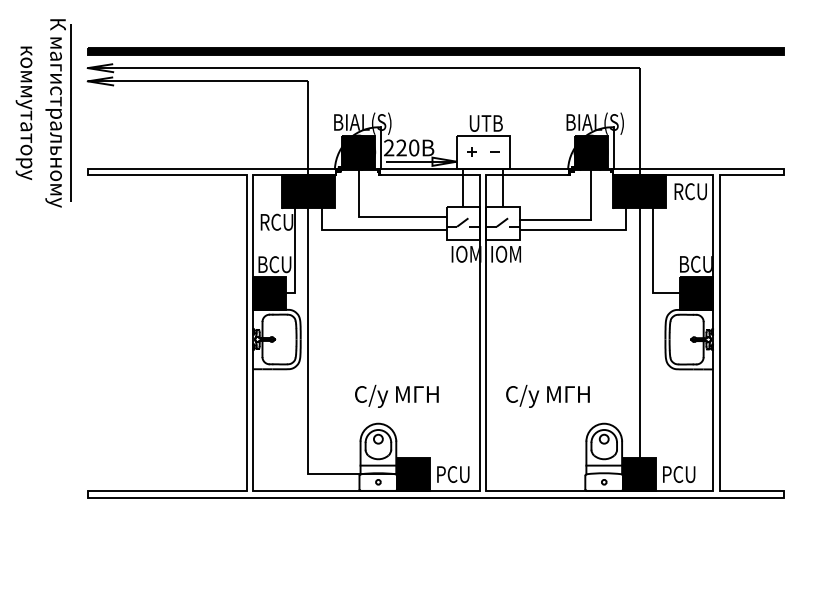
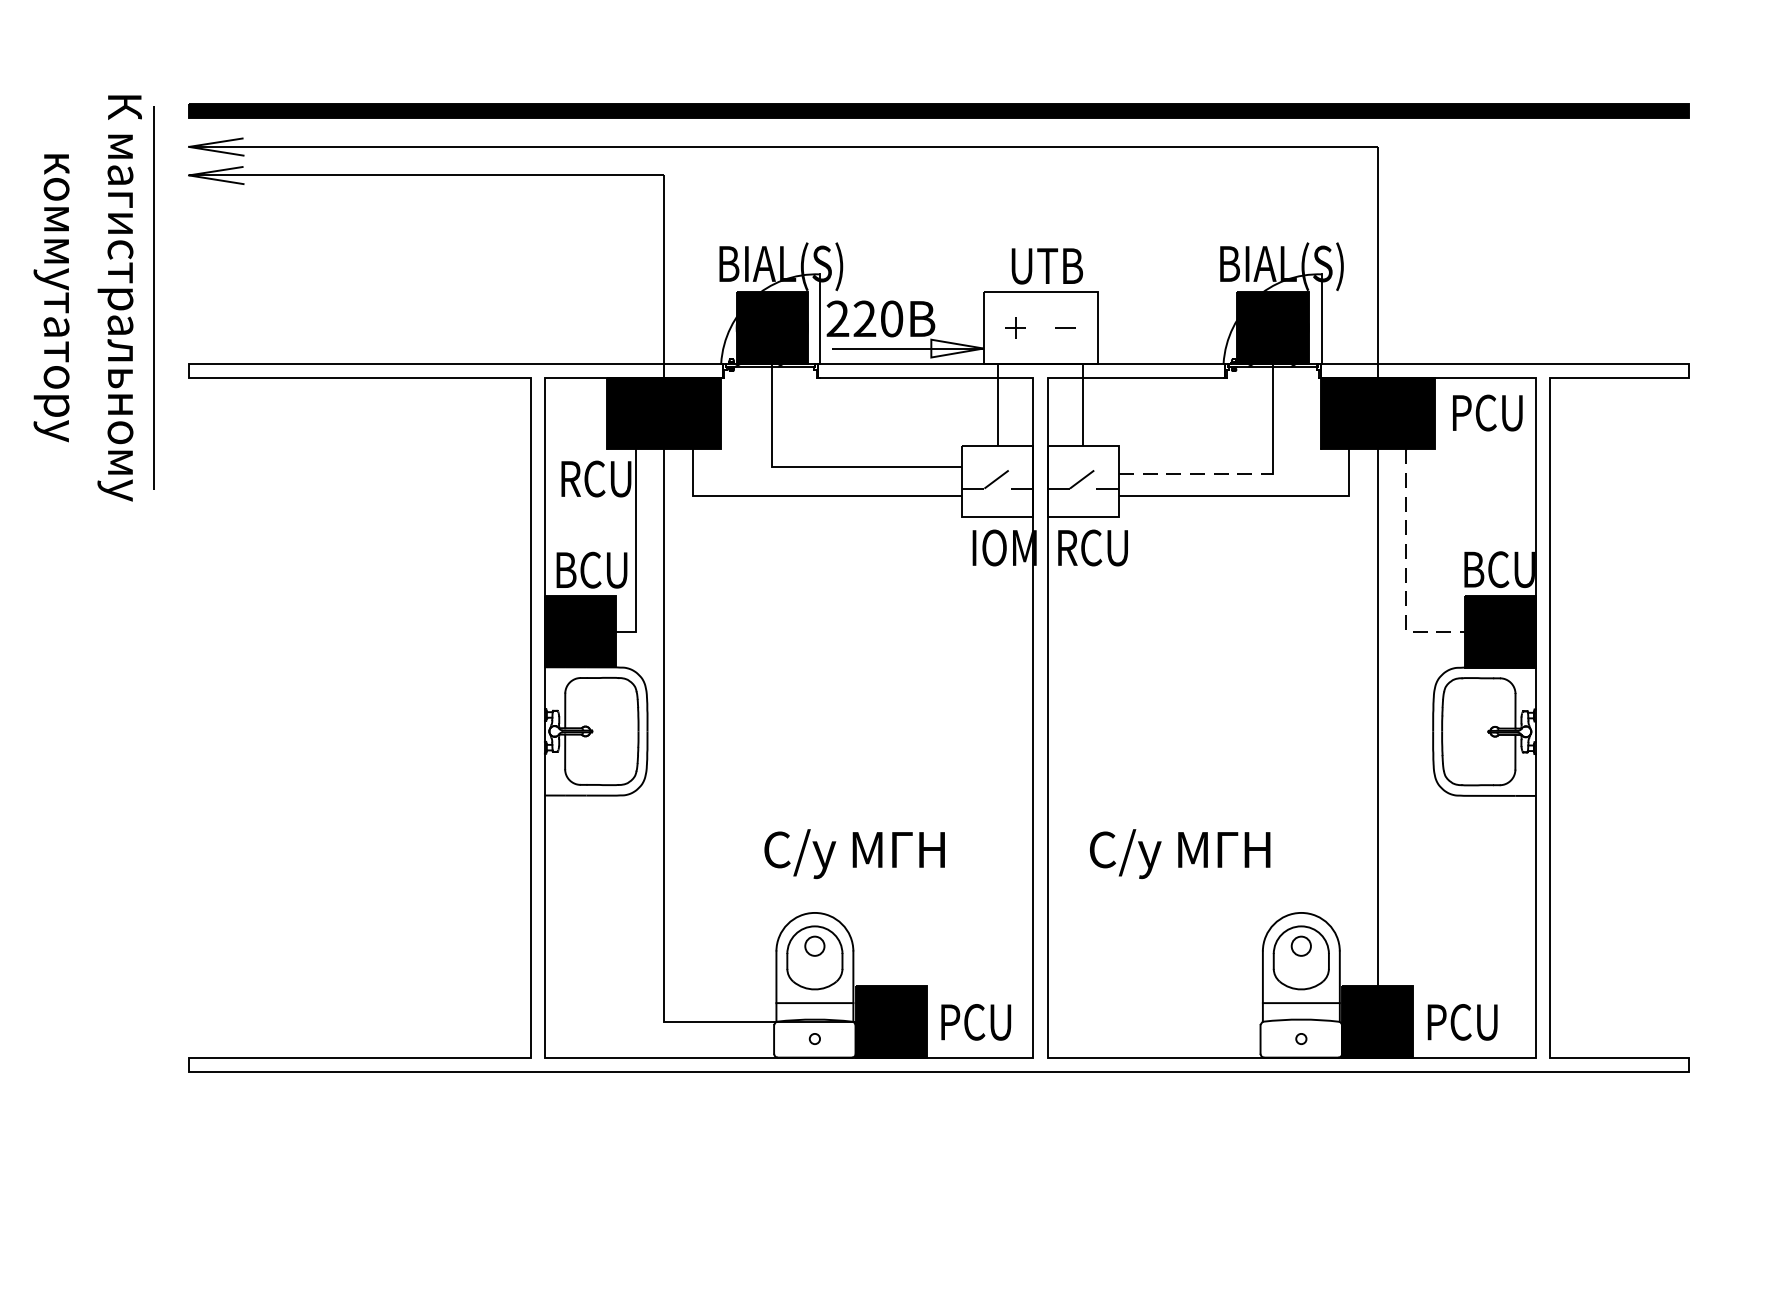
part: (43, 113) -> (93, 298), moved
text: (679, 192) -> (1463, 414), RCU -> PCU
line: (555, 220) -> (1196, 475), solid -> dashed
text: (508, 253) -> (1095, 546), IOM -> RCU
line: (652, 265) -> (1405, 572), solid -> dashed

